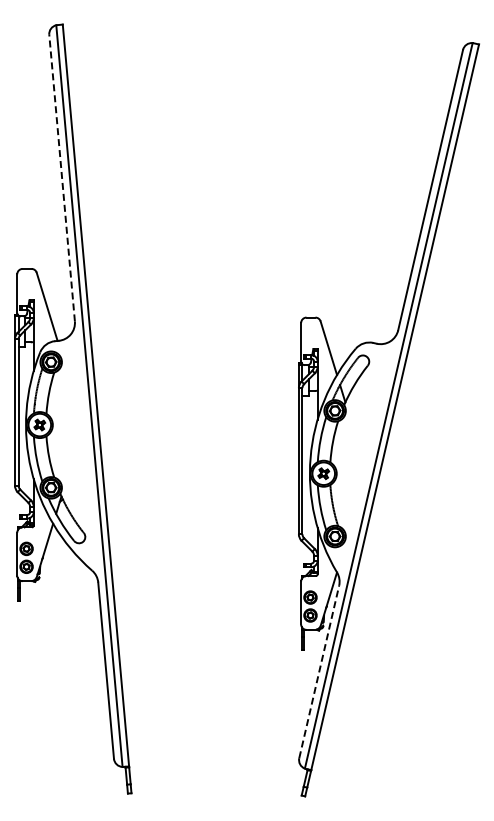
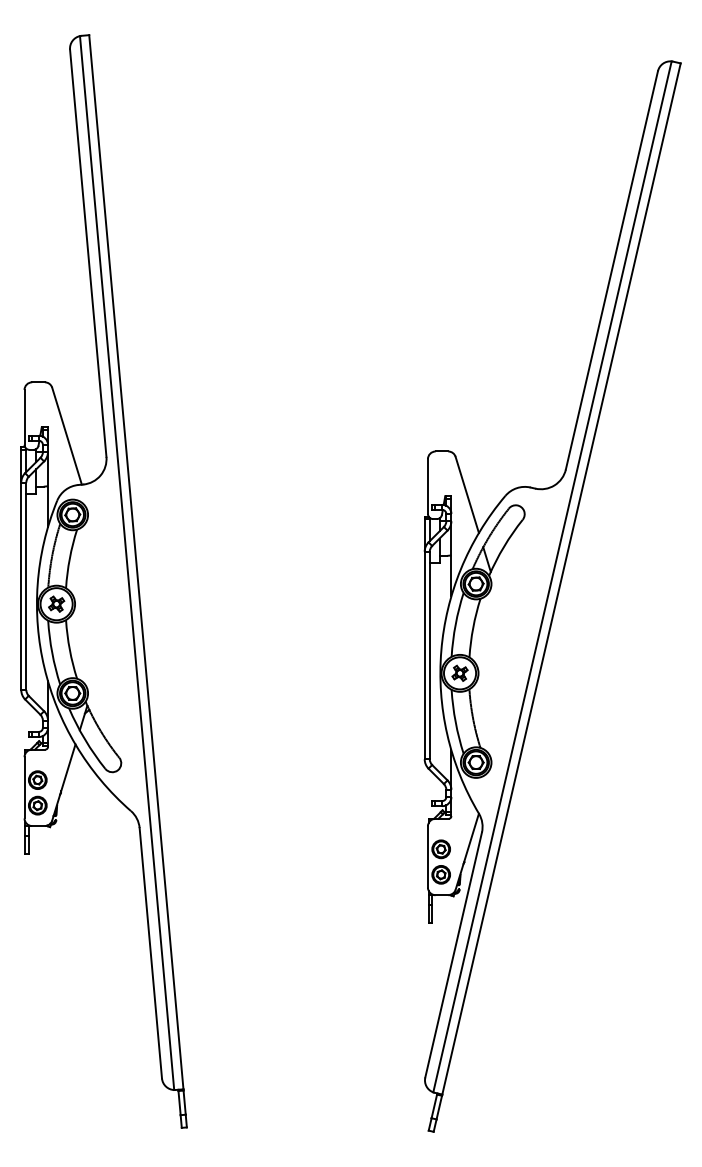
line: (62, 178) -> (88, 253), dashed -> solid
line: (319, 671) -> (454, 954), dashed -> solid

